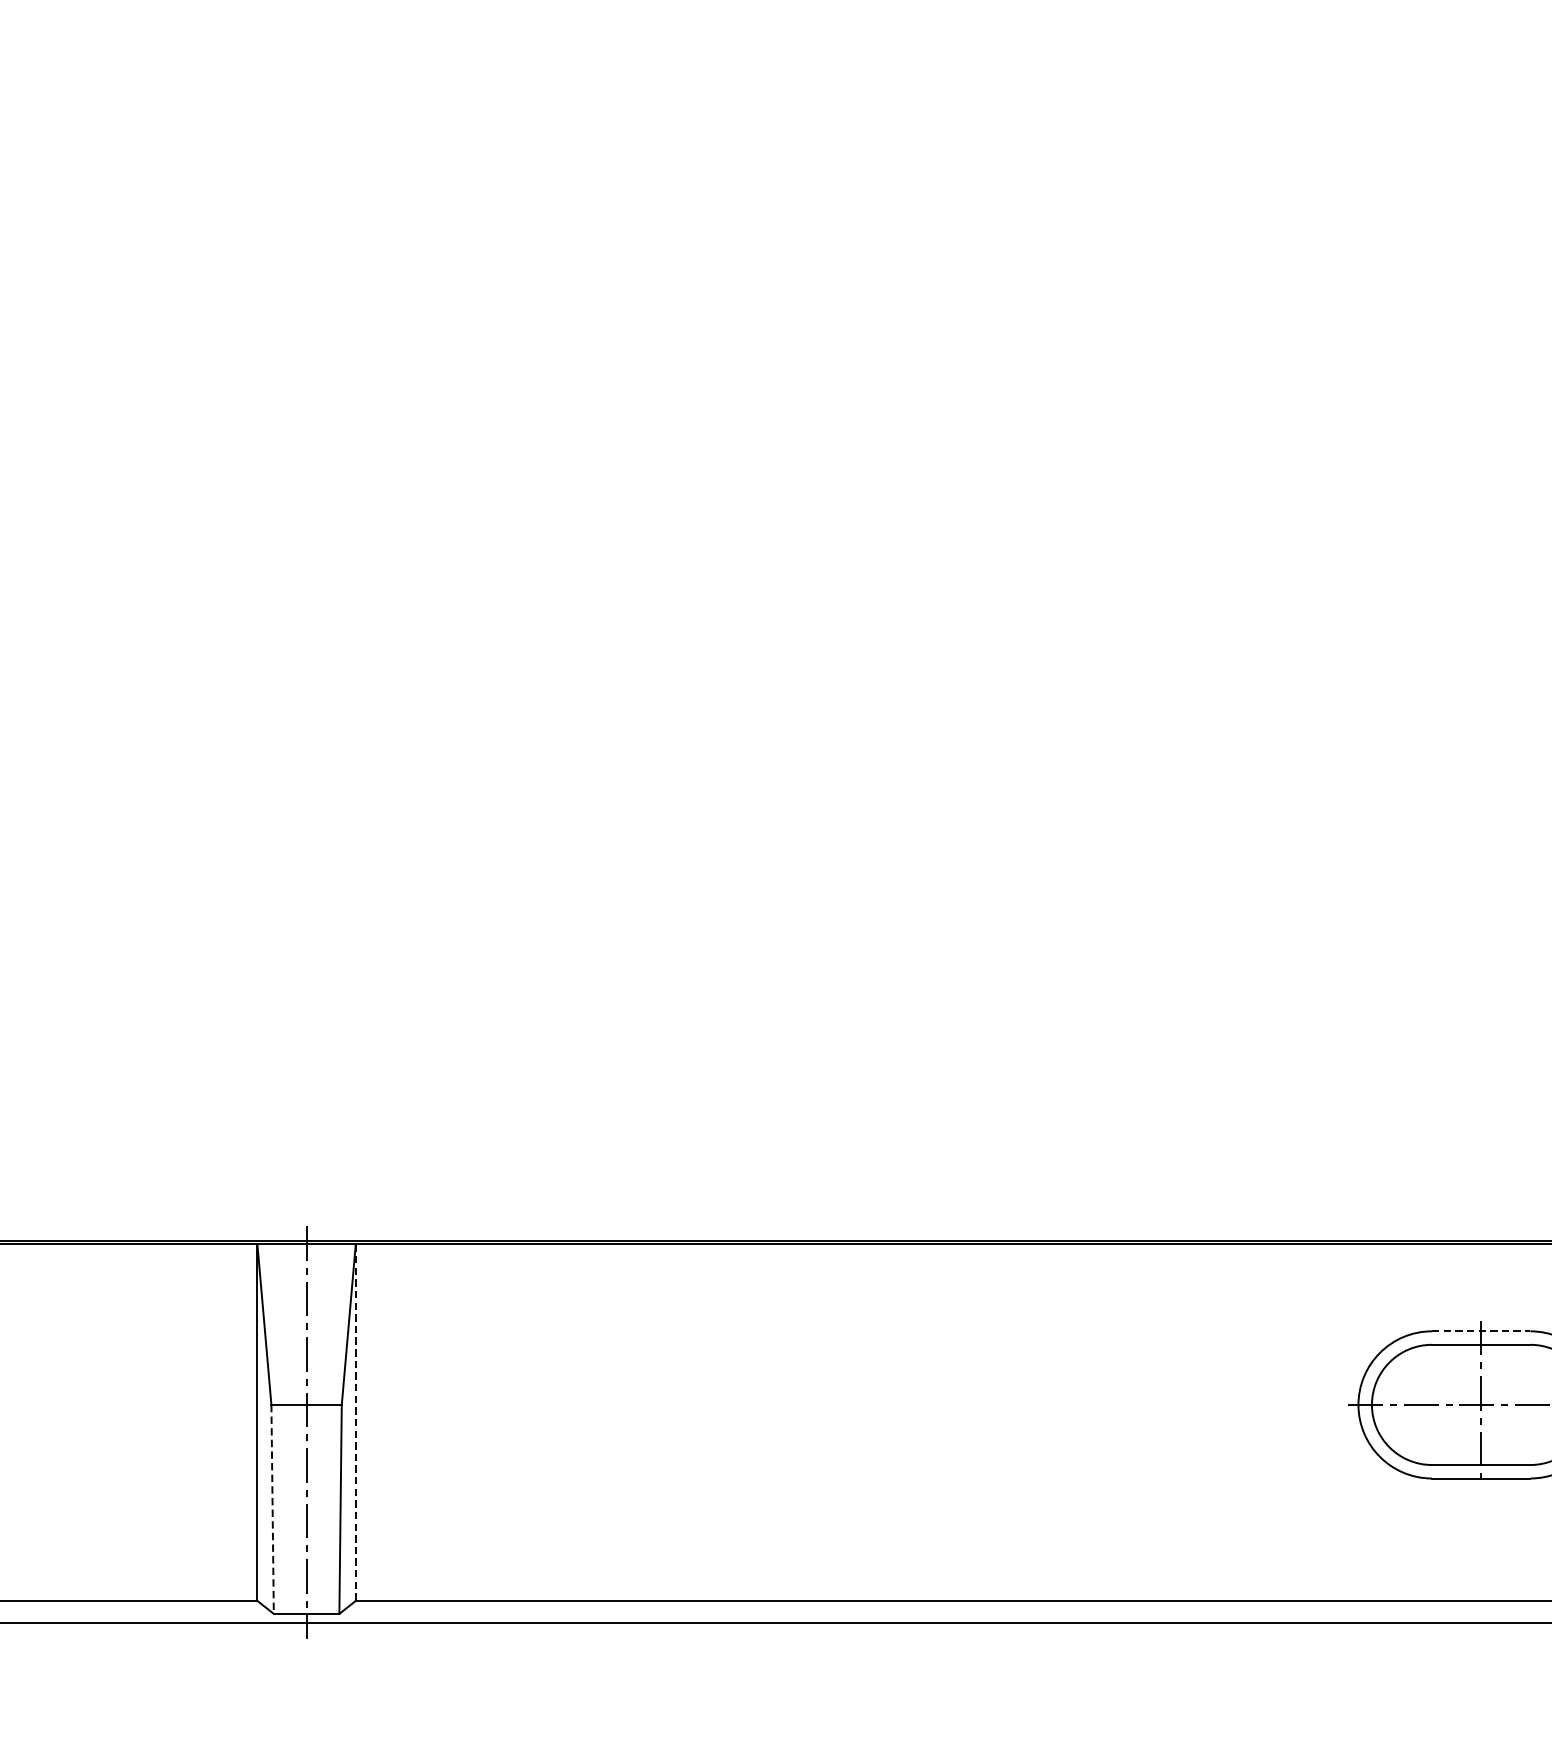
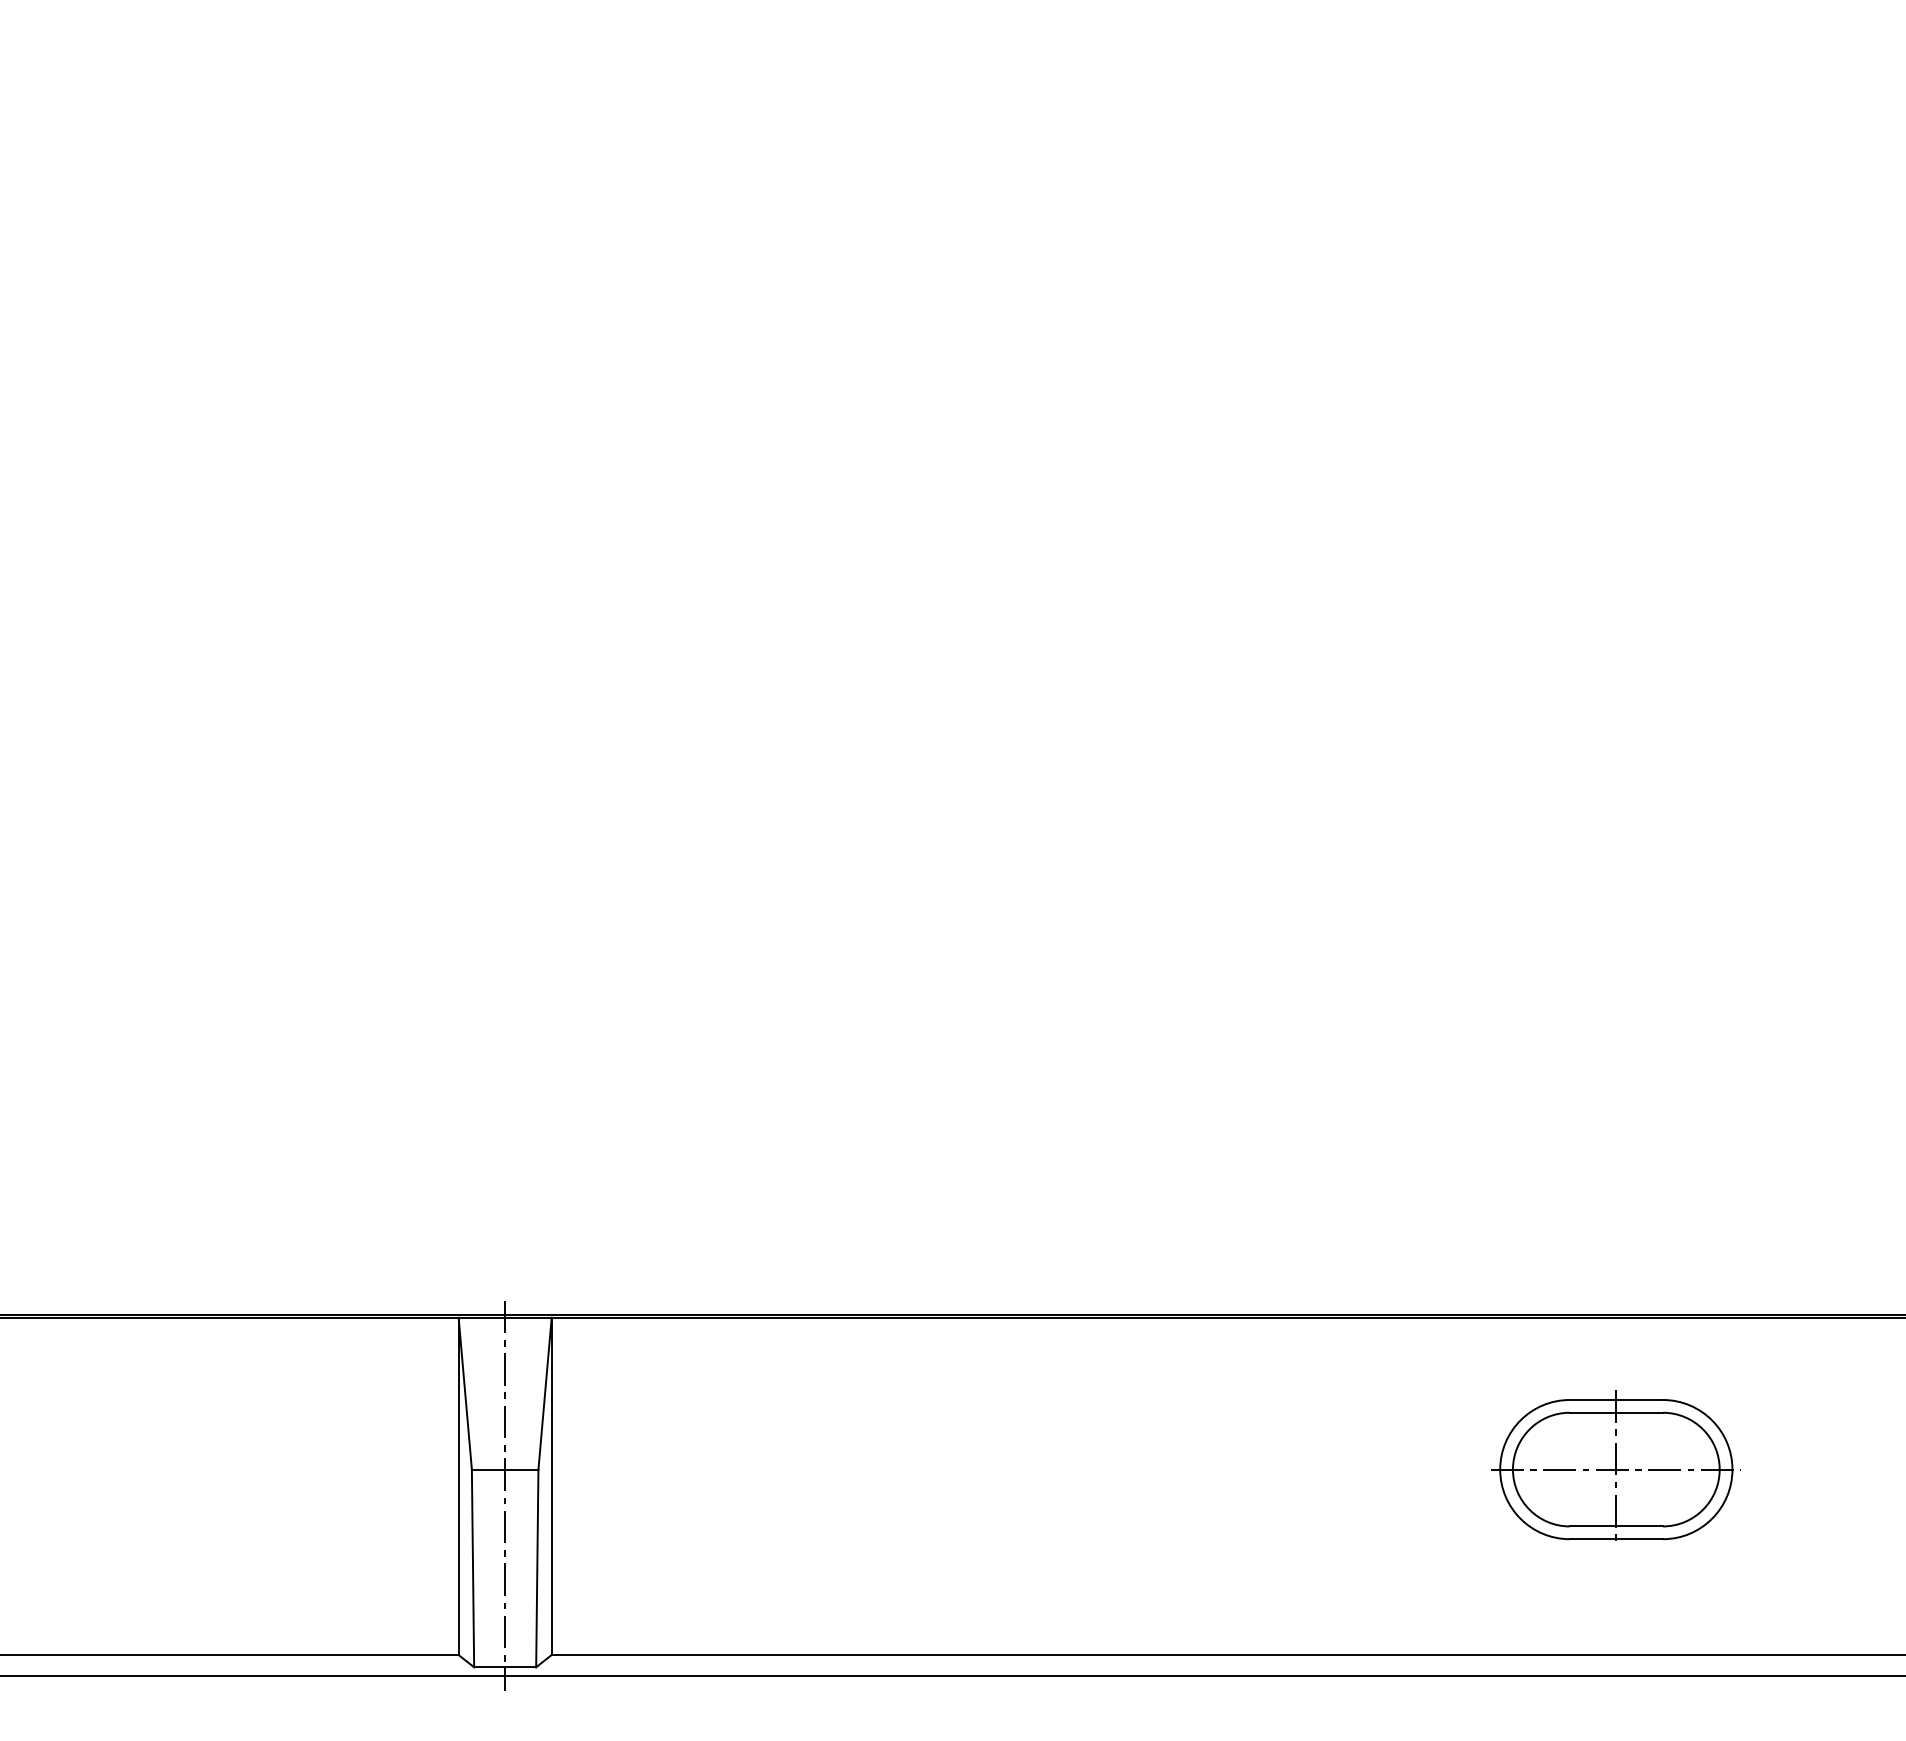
line: (1481, 1330) -> (1616, 1399), dashed -> solid
line: (355, 1422) -> (551, 1486), dashed -> solid
line: (273, 1509) -> (473, 1568), dashed -> solid

